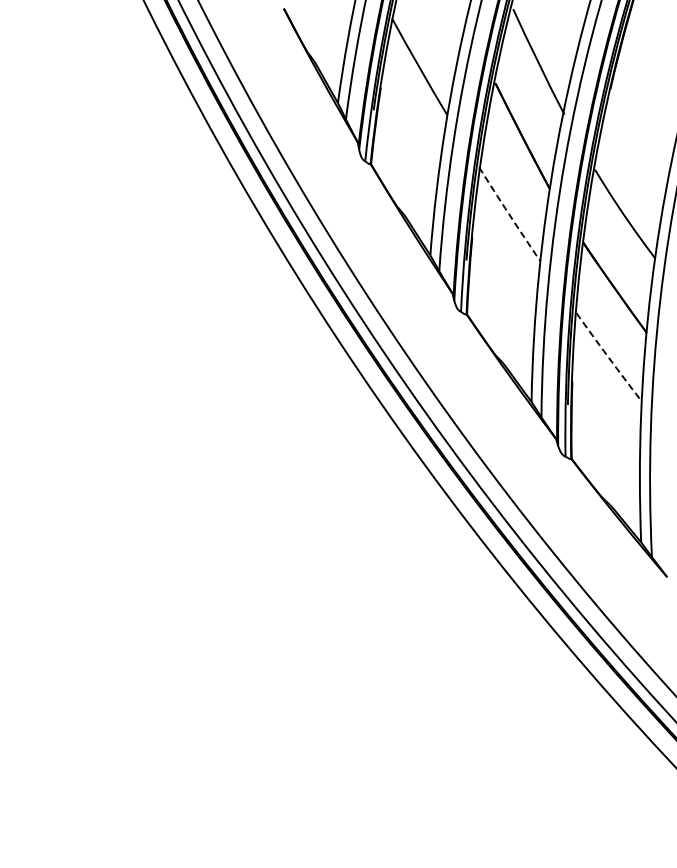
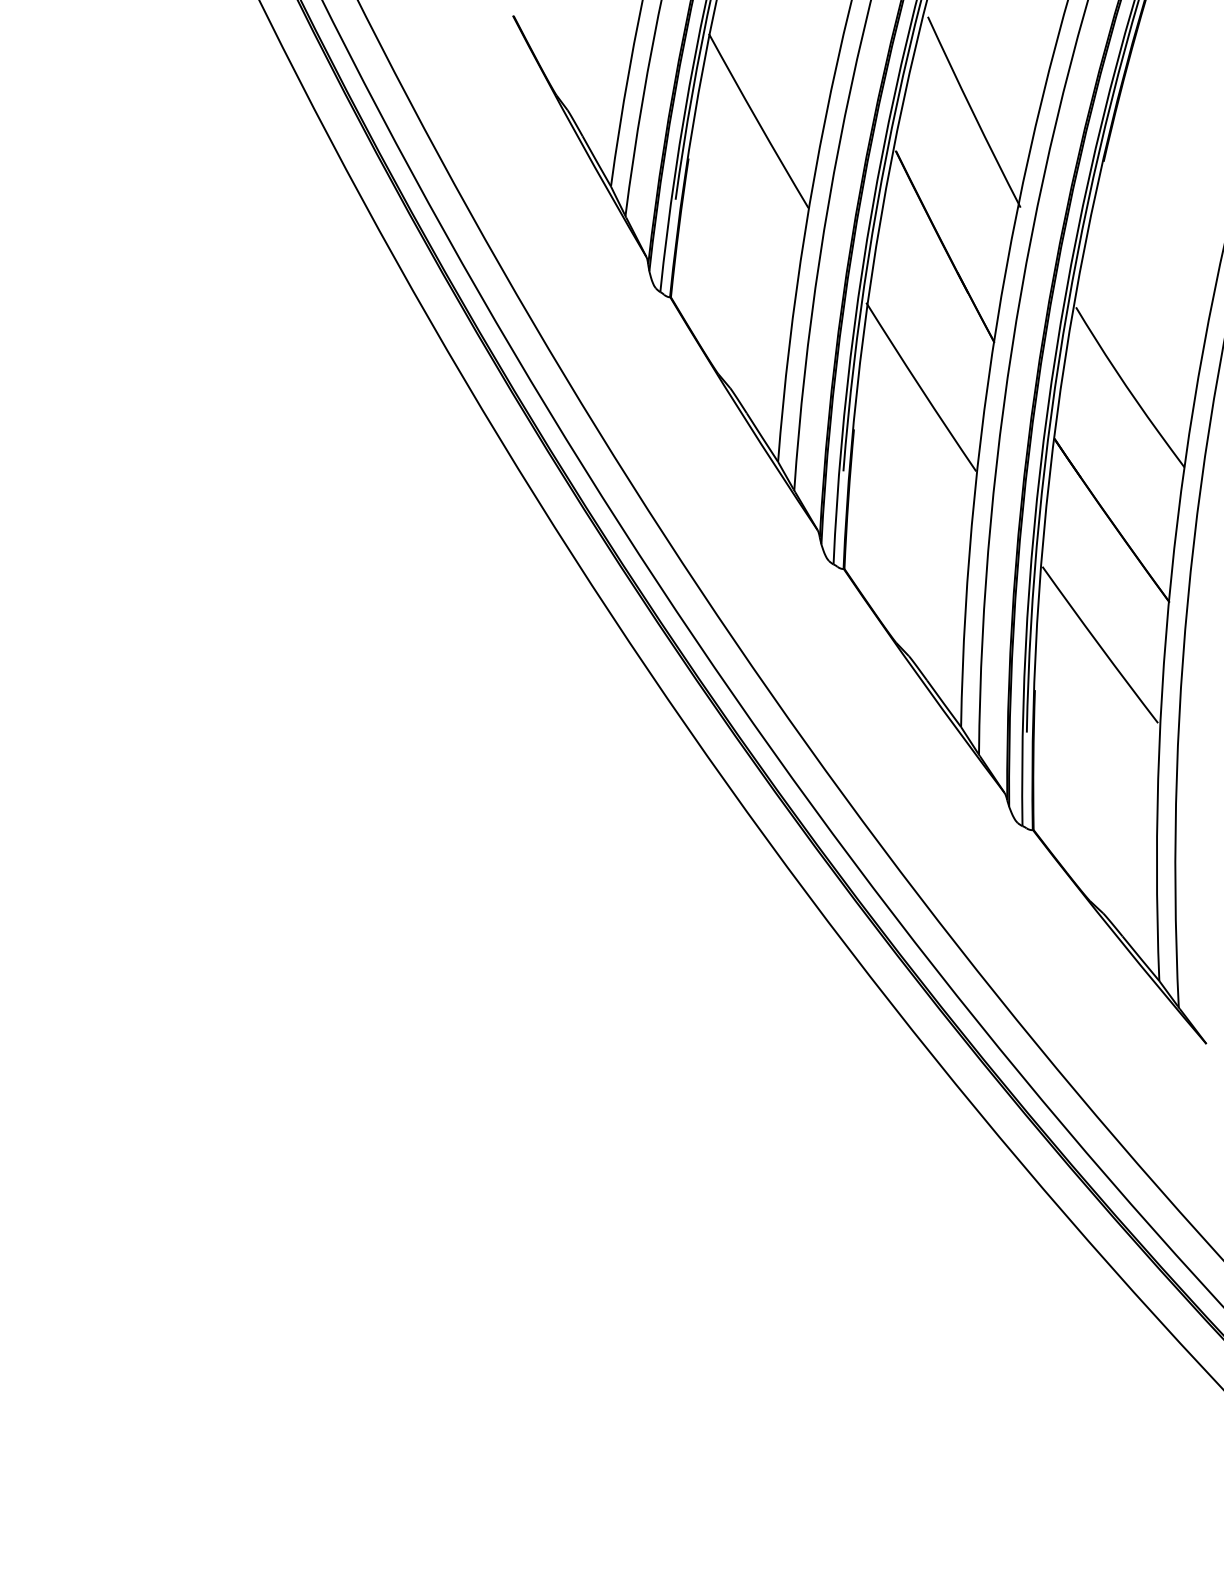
arc: (509, 214) -> (921, 388), dashed -> solid
arc: (608, 356) -> (1100, 644), dashed -> solid

